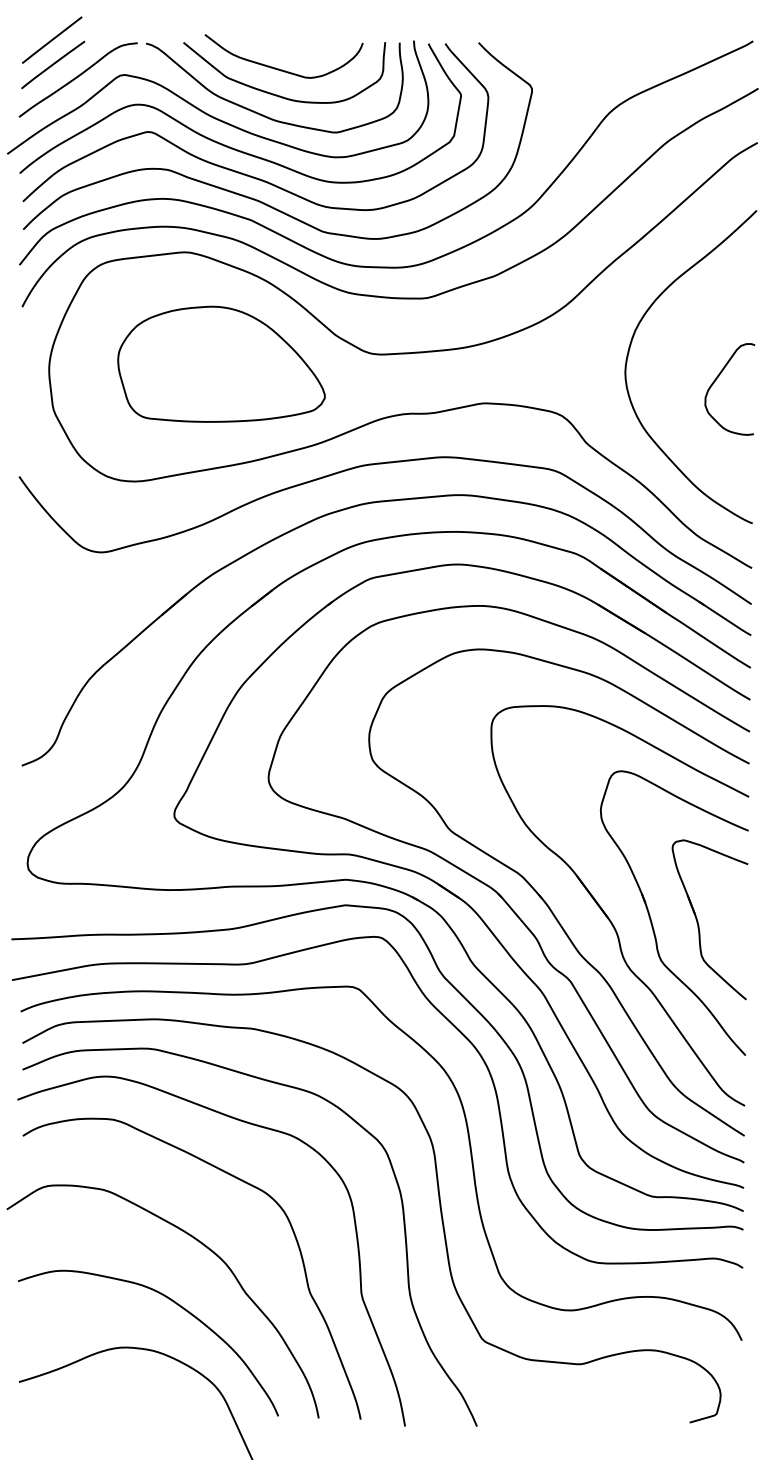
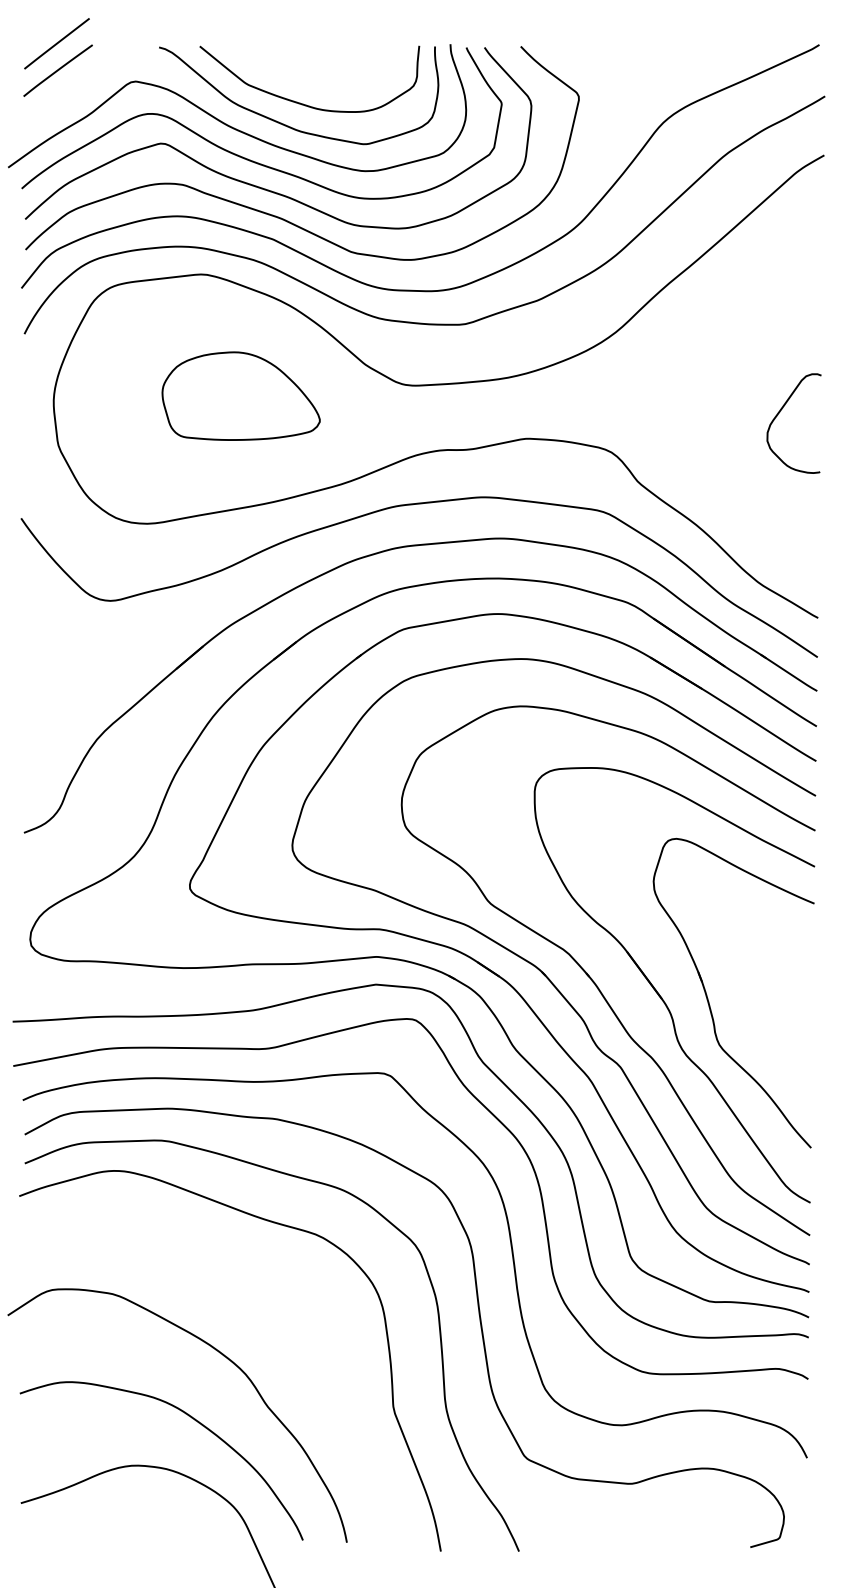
curve: (279, 68) -> (304, 74), removed
curve: (77, 78) -> (84, 85), removed
curve: (628, 357) -> (683, 388), removed
part: (221, 363) -> (241, 395), size x0.7
part: (698, 921) -> (759, 1002), removed
curve: (235, 1178) -> (256, 1281), removed

